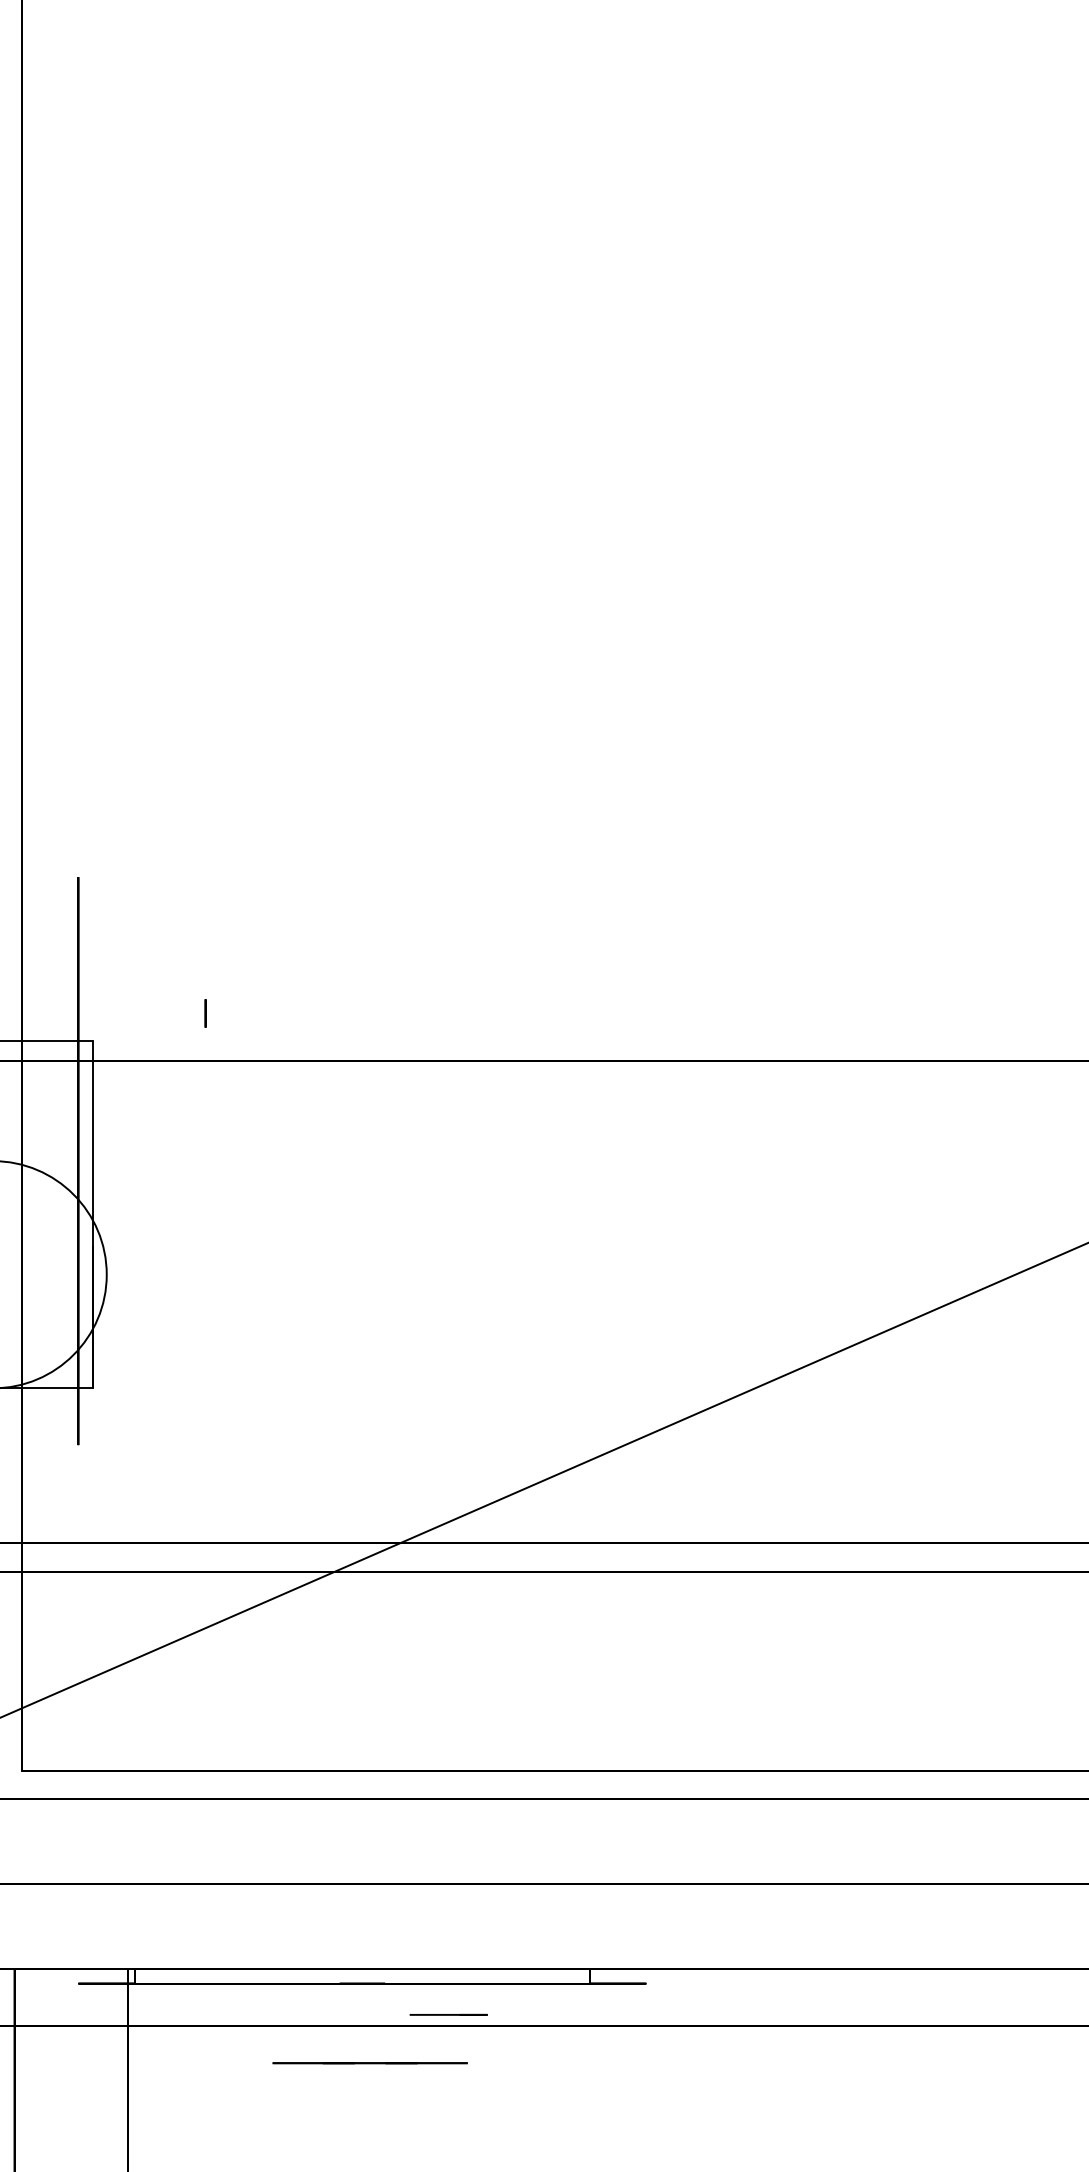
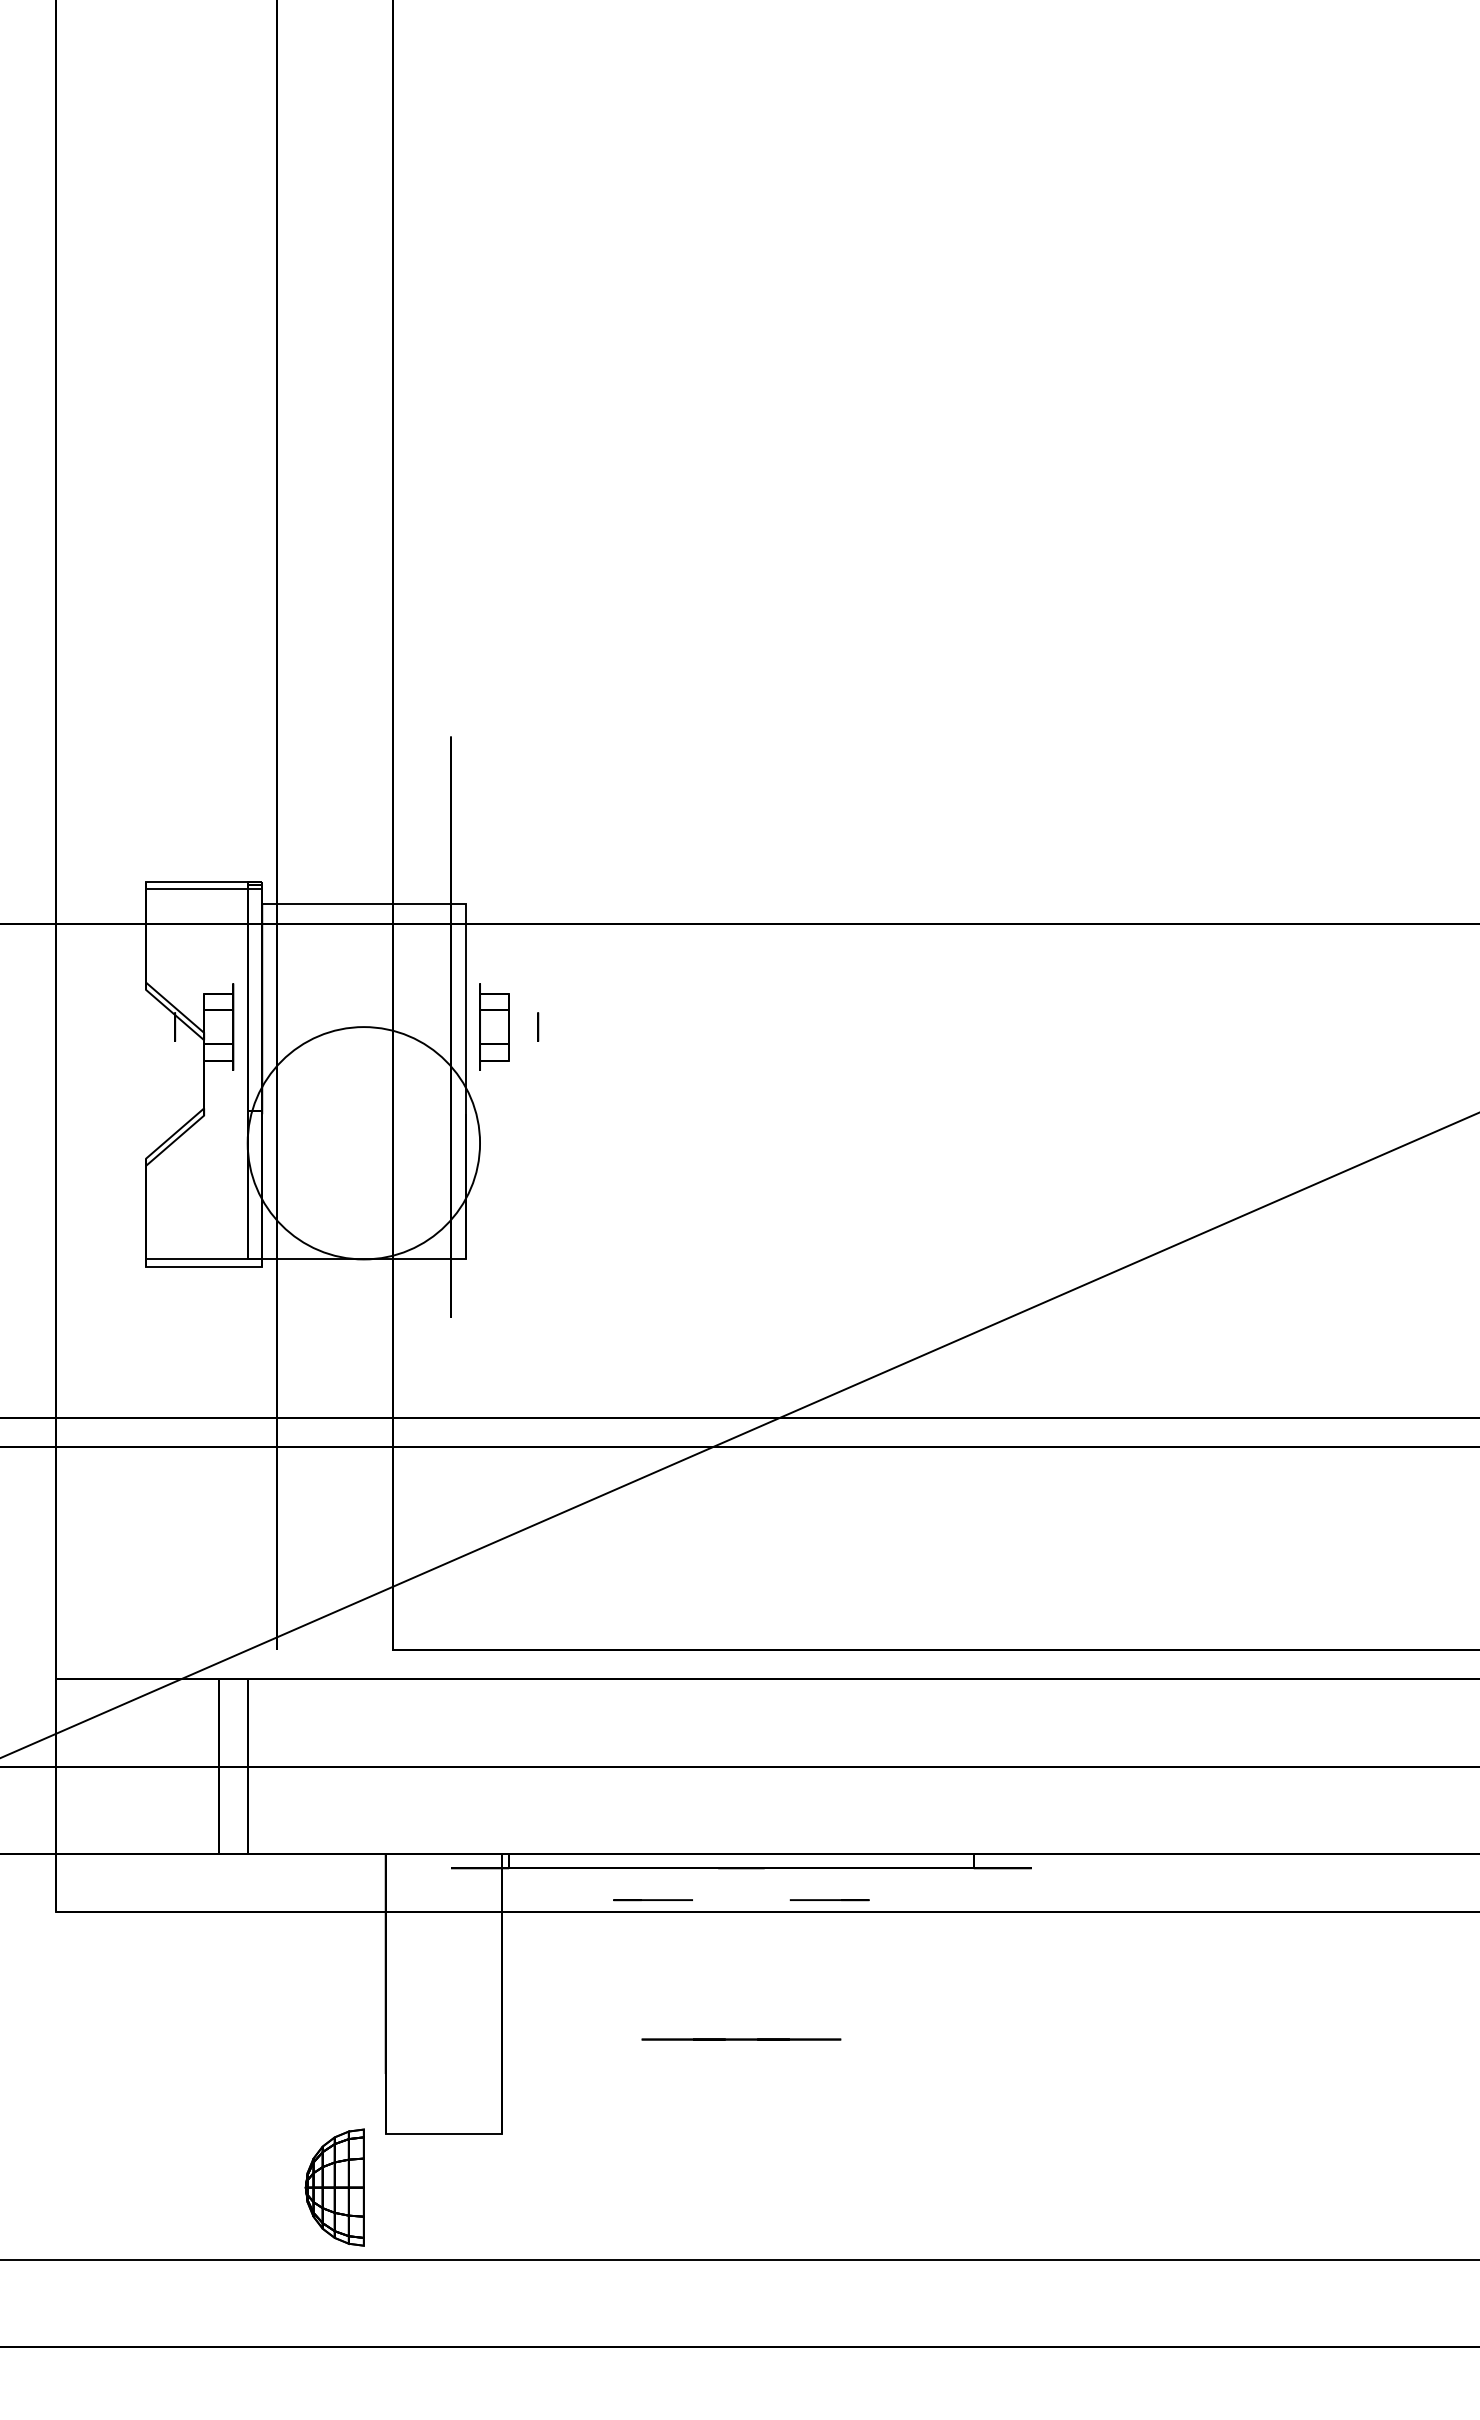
circle: (205, 1012) -> (538, 1026), moved
part: (120, 1160) -> (494, 1026), added
line: (275, 2015) -> (652, 1900), added
line: (370, 2063) -> (741, 2039), moved

